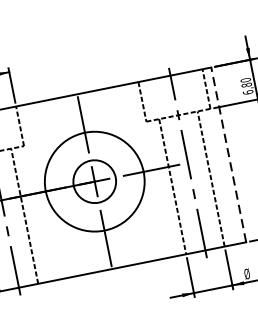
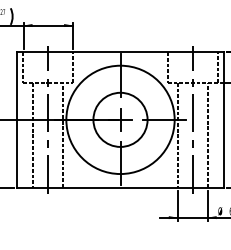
line: (228, 154) -> (224, 119), dashed -> solid
circle: (94, 181) -> (120, 119), size x1.43
circle: (94, 181) -> (120, 119), size x1.67

